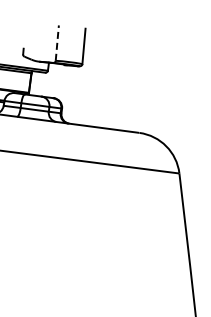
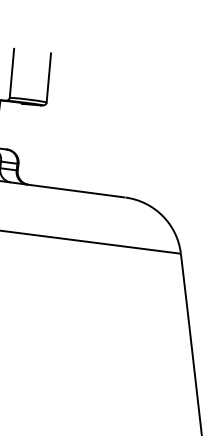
line: (57, 43) -> (12, 73), dashed -> solid

